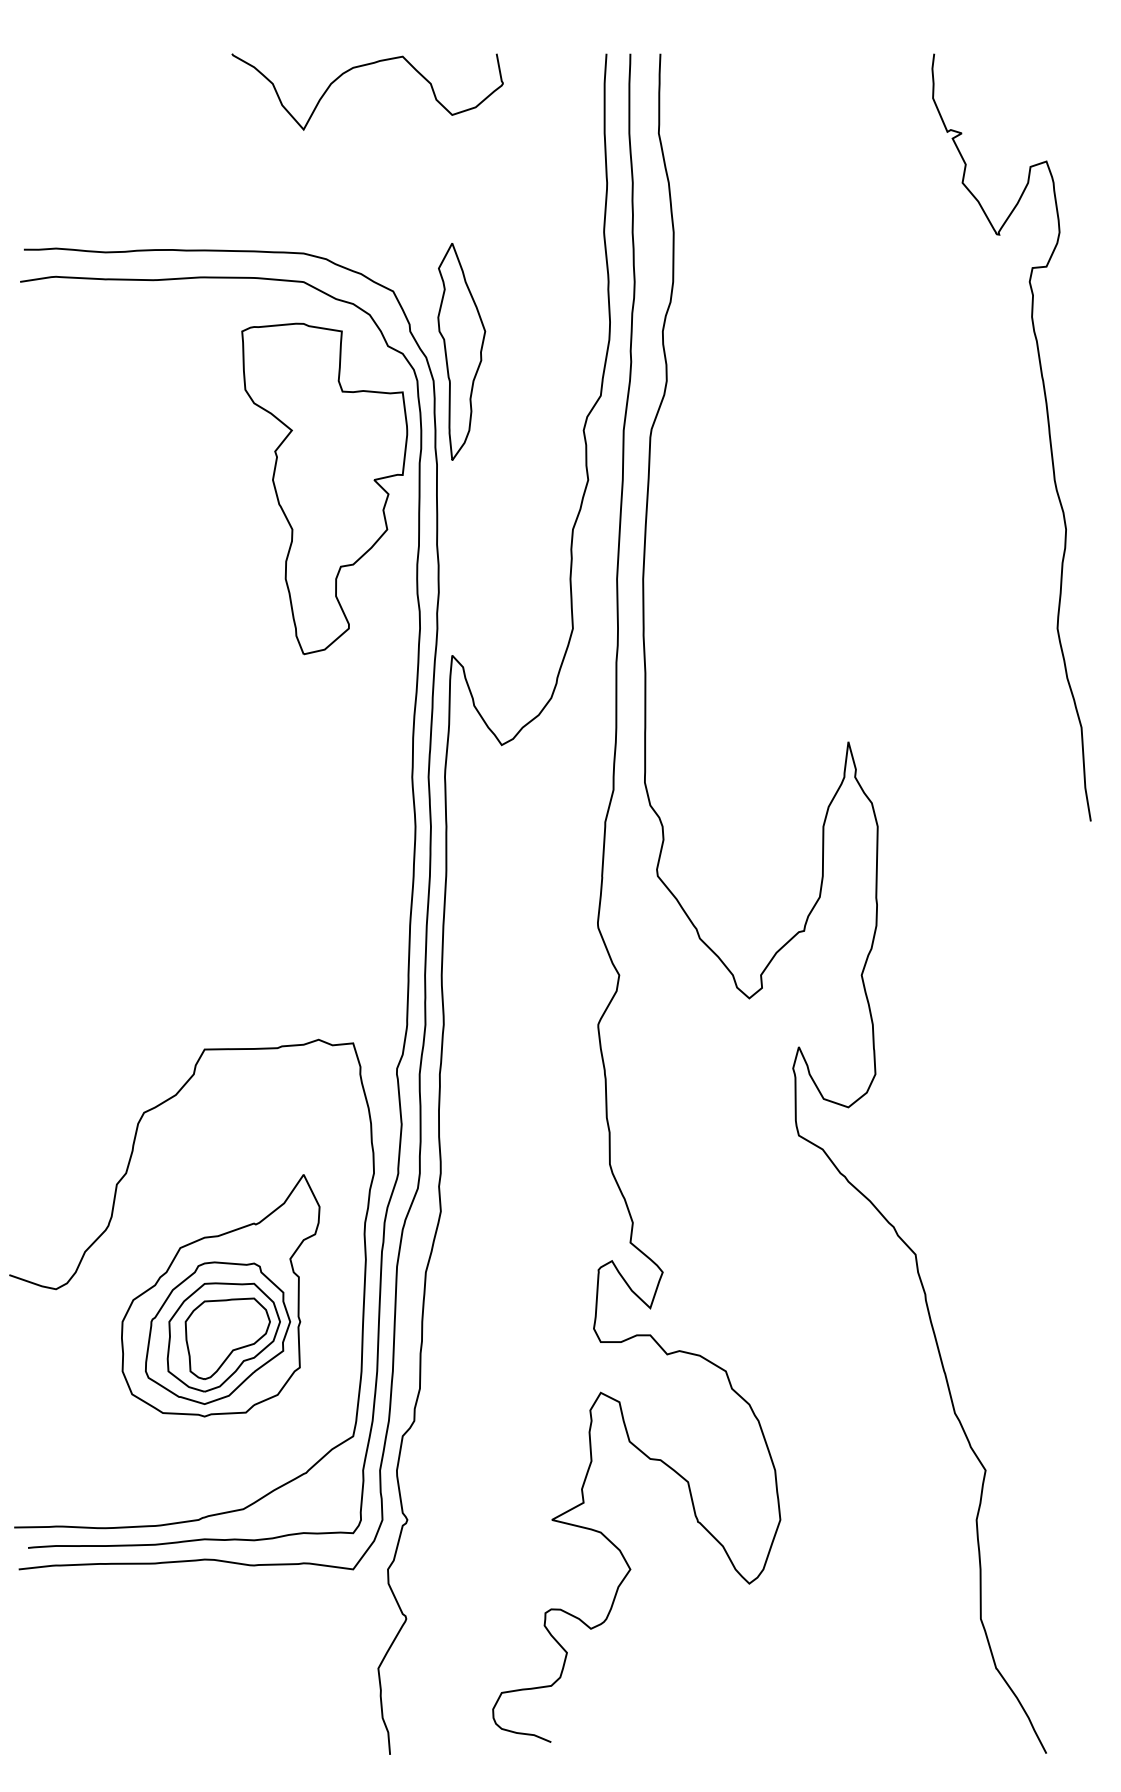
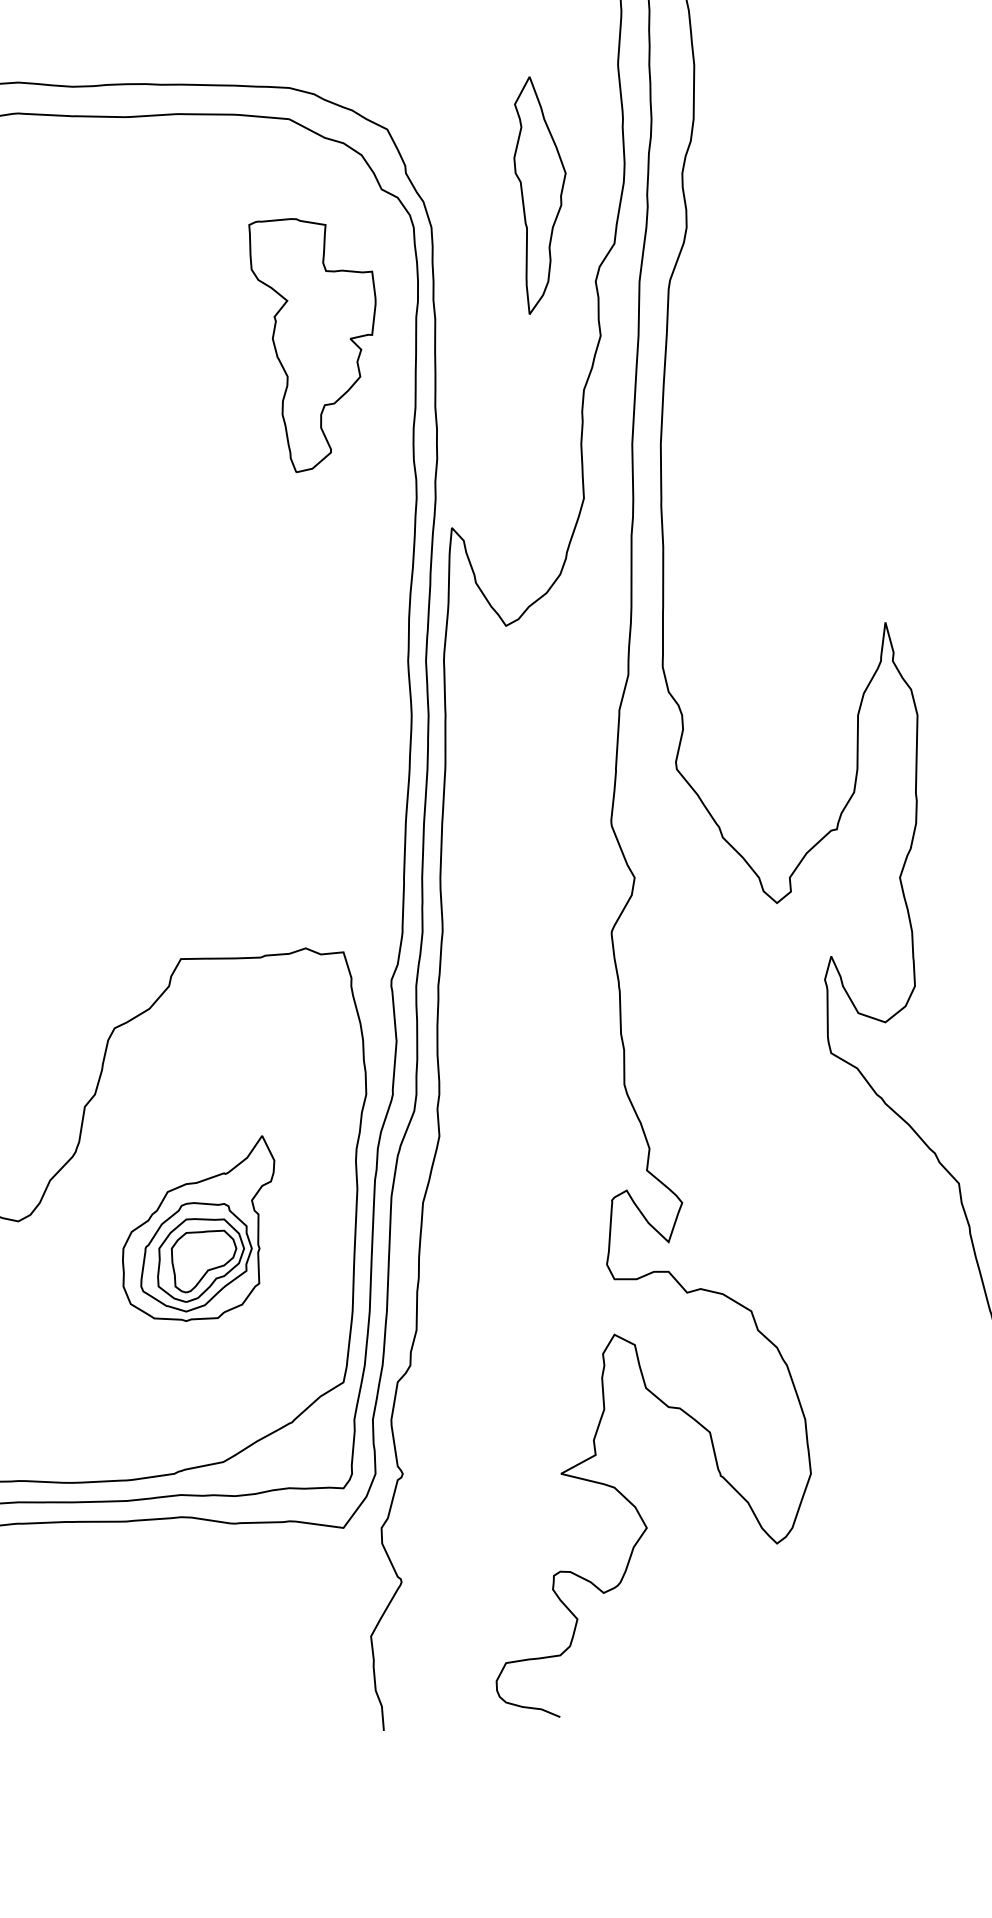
part: (461, 351) -> (539, 195), moved
part: (324, 488) -> (312, 345), size x0.7
part: (220, 1295) -> (198, 1228), size x0.7

